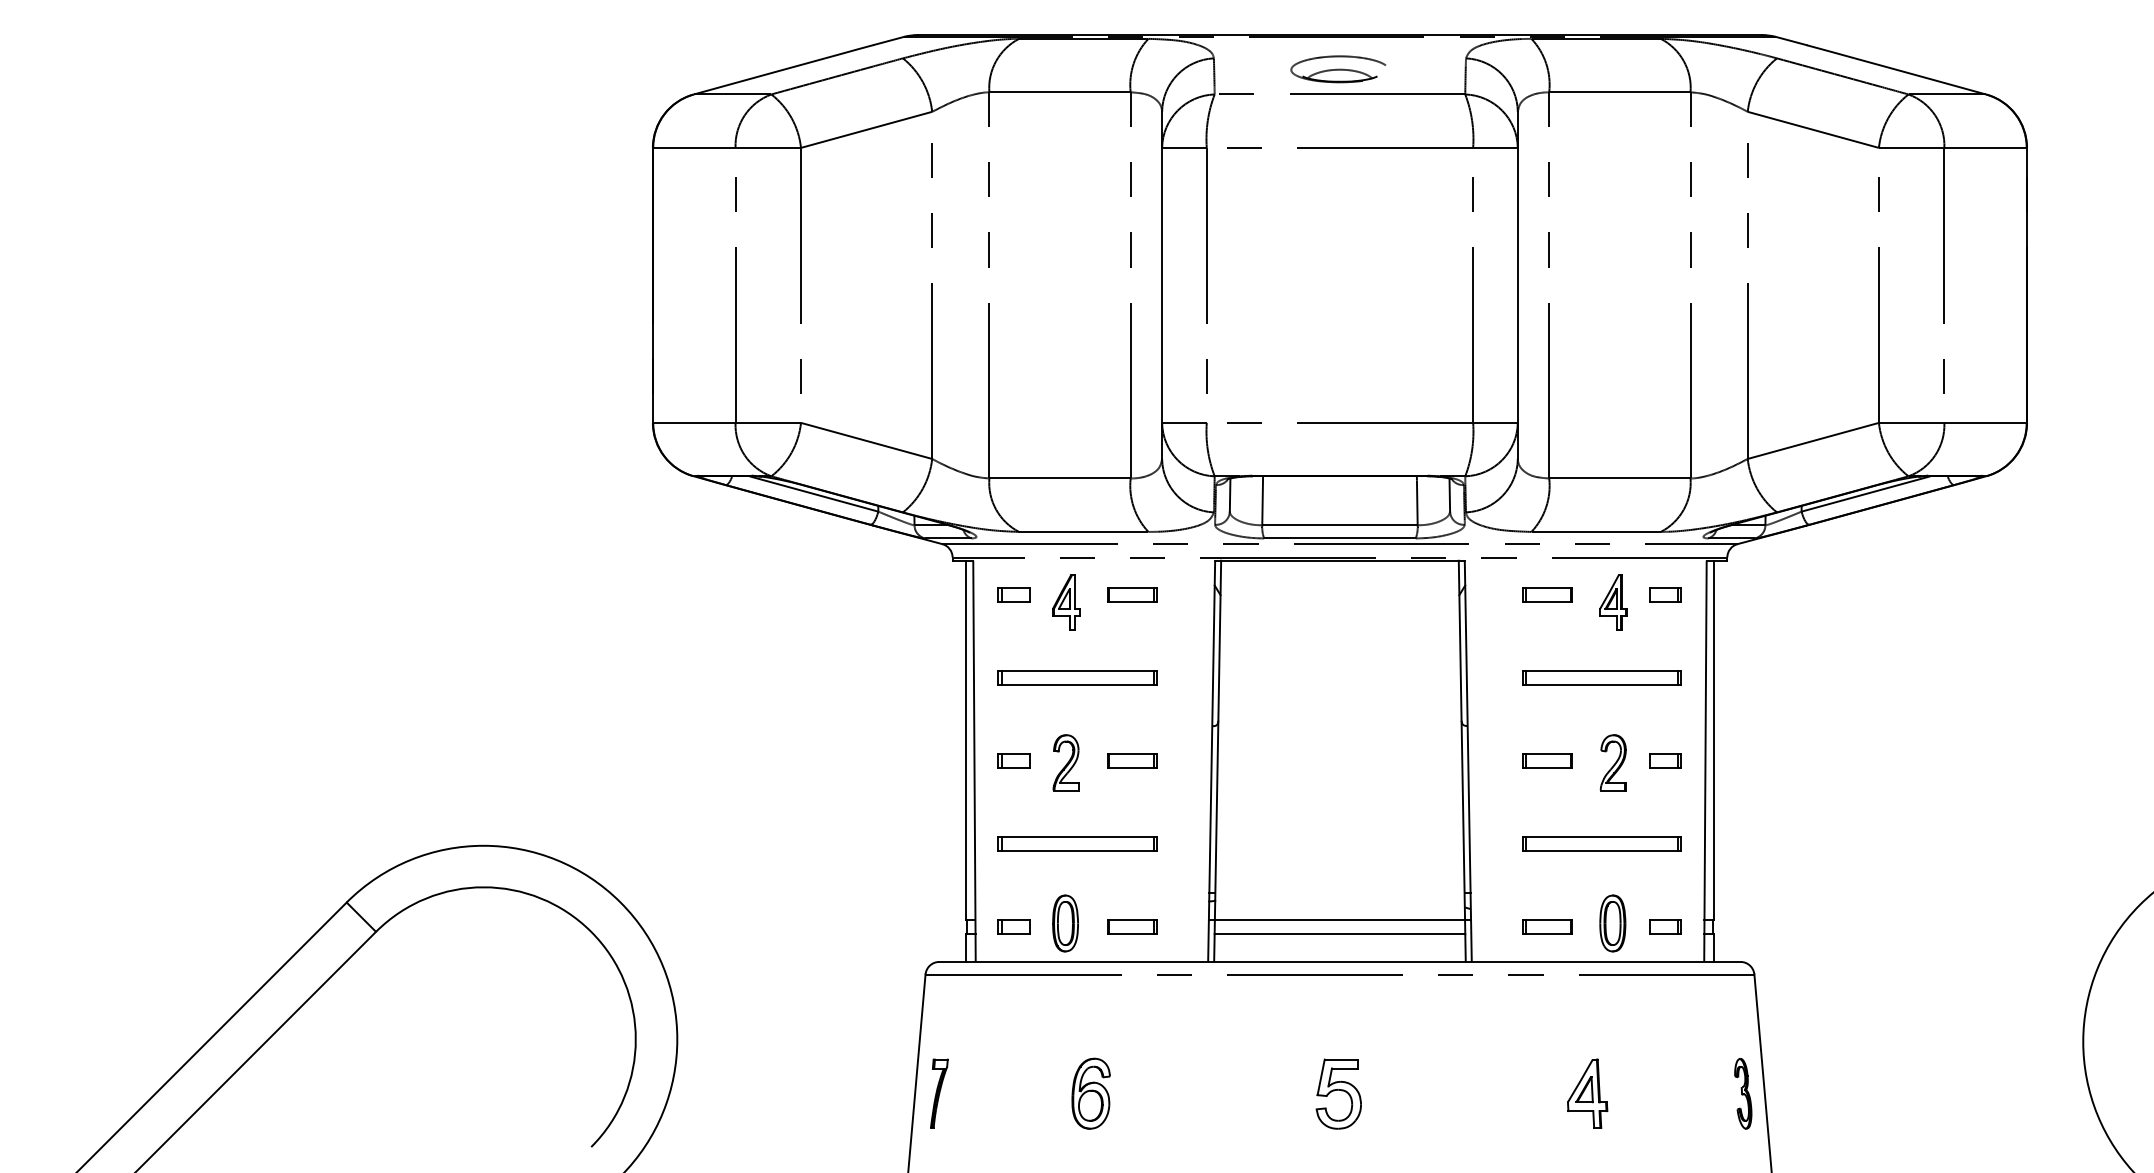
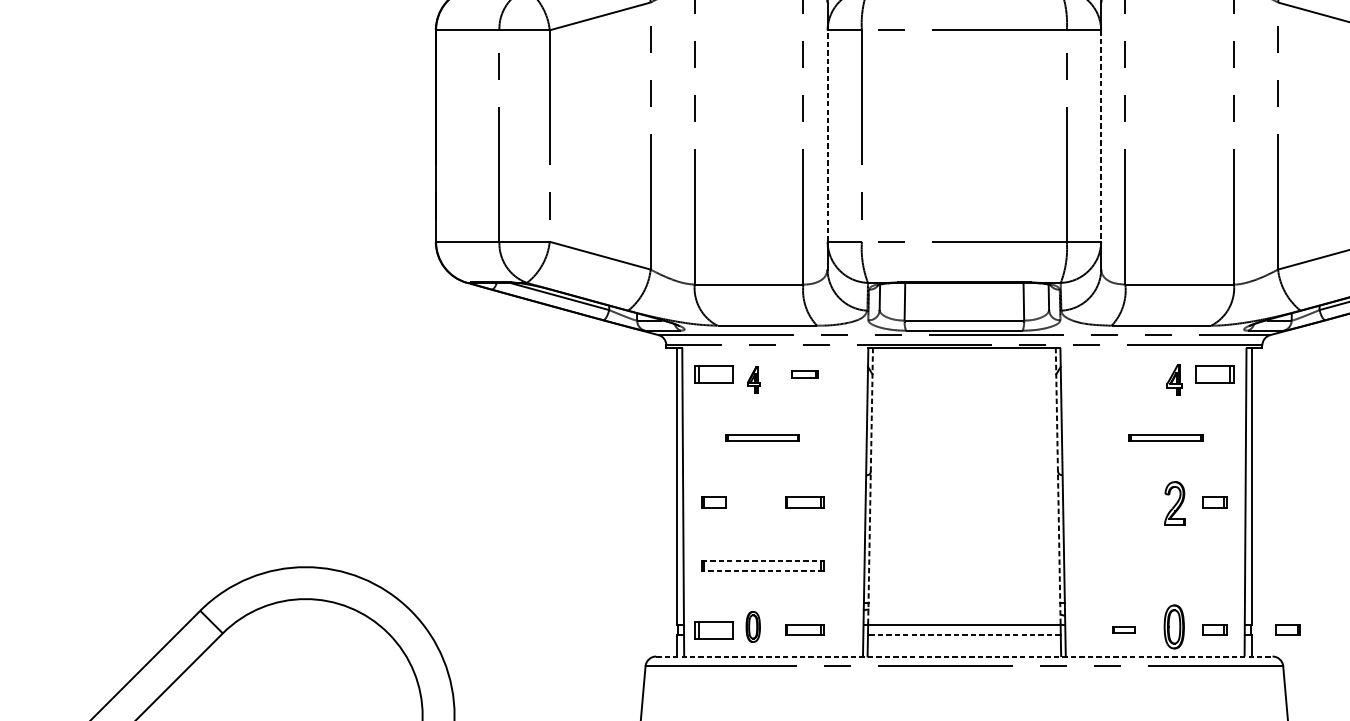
line: (1162, 284) -> (827, 135), solid -> dashed
line: (1517, 285) -> (1100, 136), solid -> dashed
part: (1013, 594) -> (713, 373), size x1.6
part: (1132, 594) -> (804, 373), size x0.7
part: (1547, 594) -> (1124, 373), removed
part: (1665, 594) -> (1214, 373), size x1.6
part: (1066, 602) -> (754, 380), size x0.6
part: (1613, 602) -> (1174, 380), size x0.7
part: (1077, 677) -> (762, 437), size x0.6
part: (1601, 677) -> (1165, 437), size x0.6
line: (1218, 740) -> (870, 486), solid -> dashed
line: (1461, 740) -> (1057, 486), solid -> dashed
part: (1547, 760) -> (1124, 501), removed
part: (1065, 762) -> (753, 503), removed
line: (1078, 837) -> (763, 560), solid -> dashed
part: (1601, 843) -> (1165, 565), removed
line: (1077, 851) -> (762, 571), solid -> dashed
part: (1065, 923) -> (753, 626), size x0.7
part: (1013, 926) -> (713, 629), size x1.6
part: (1547, 926) -> (1124, 629), size x0.6
part: (1760, 926) -> (1287, 629), added
line: (1339, 934) -> (964, 635), solid -> dashed
line: (1339, 961) -> (964, 656), solid -> dashed

